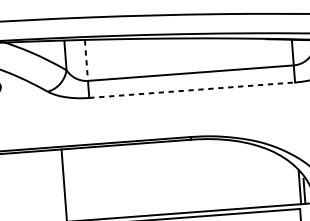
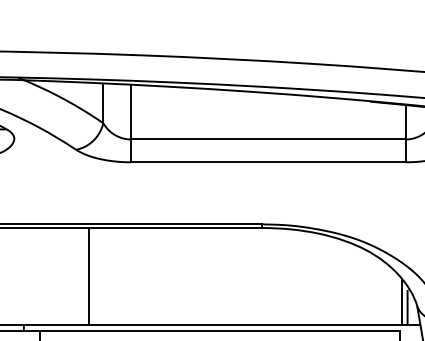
line: (86, 60) -> (130, 112), dashed -> solid
line: (192, 90) -> (268, 162), dashed -> solid

